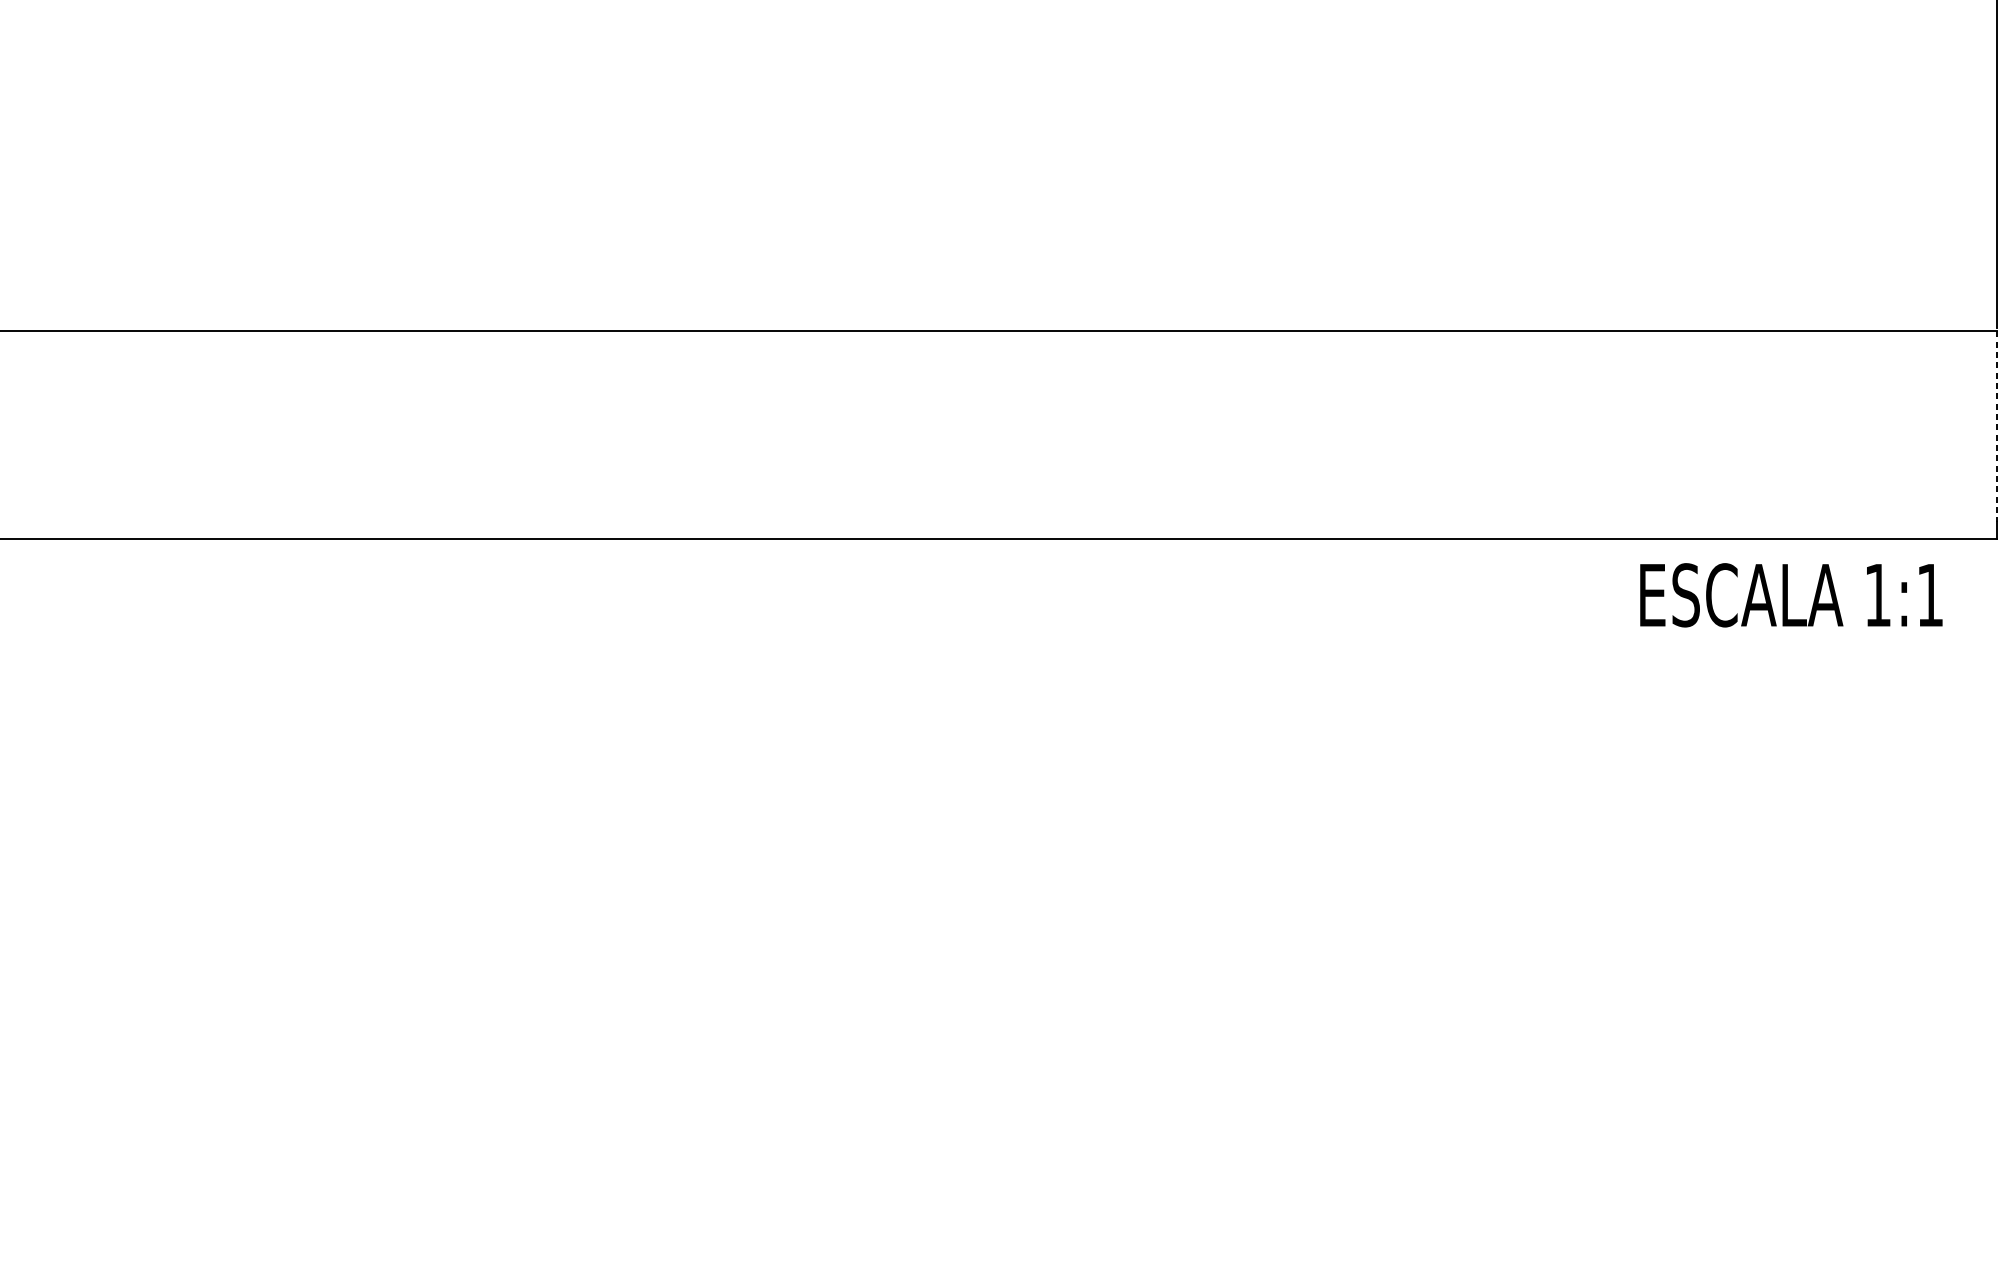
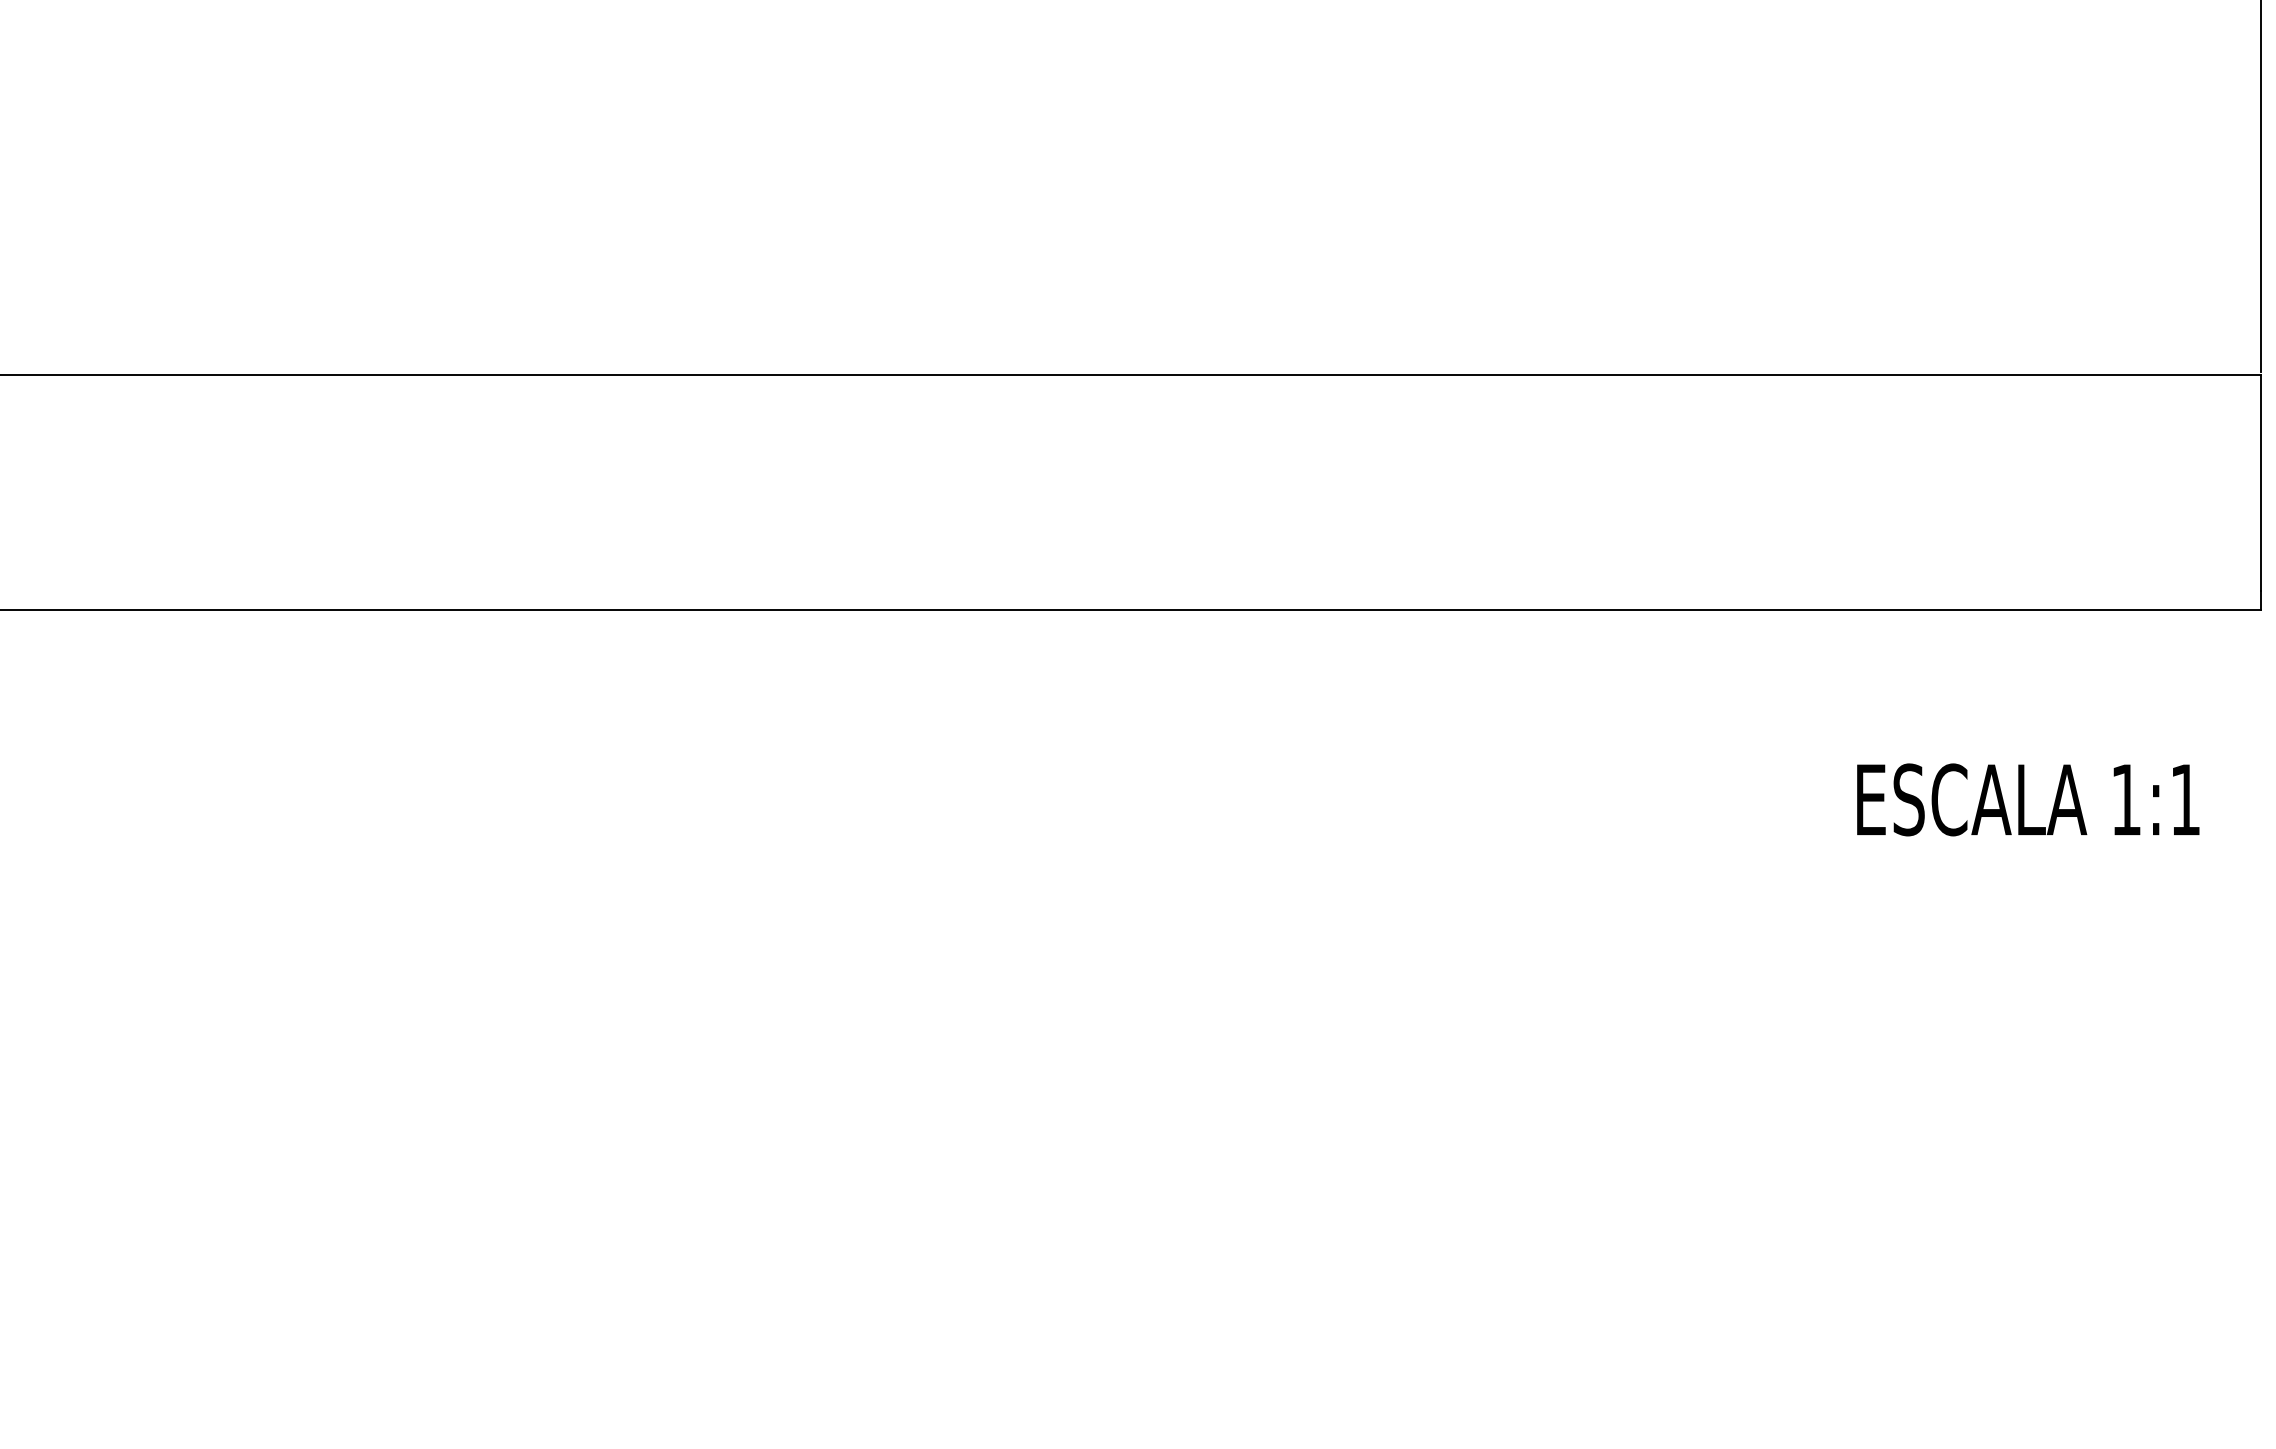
line: (1996, 426) -> (2260, 482), dashed -> solid
text: (1791, 594) -> (2028, 799), moved

